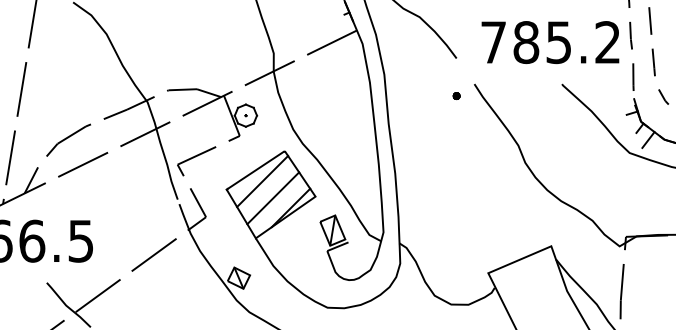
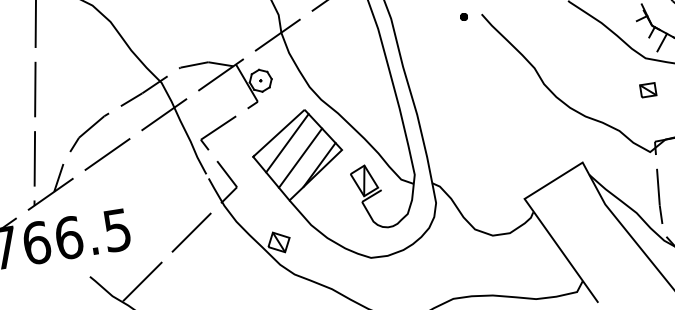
part: (456, 96) -> (463, 17), moved
part: (627, 184) -> (648, 89), added

